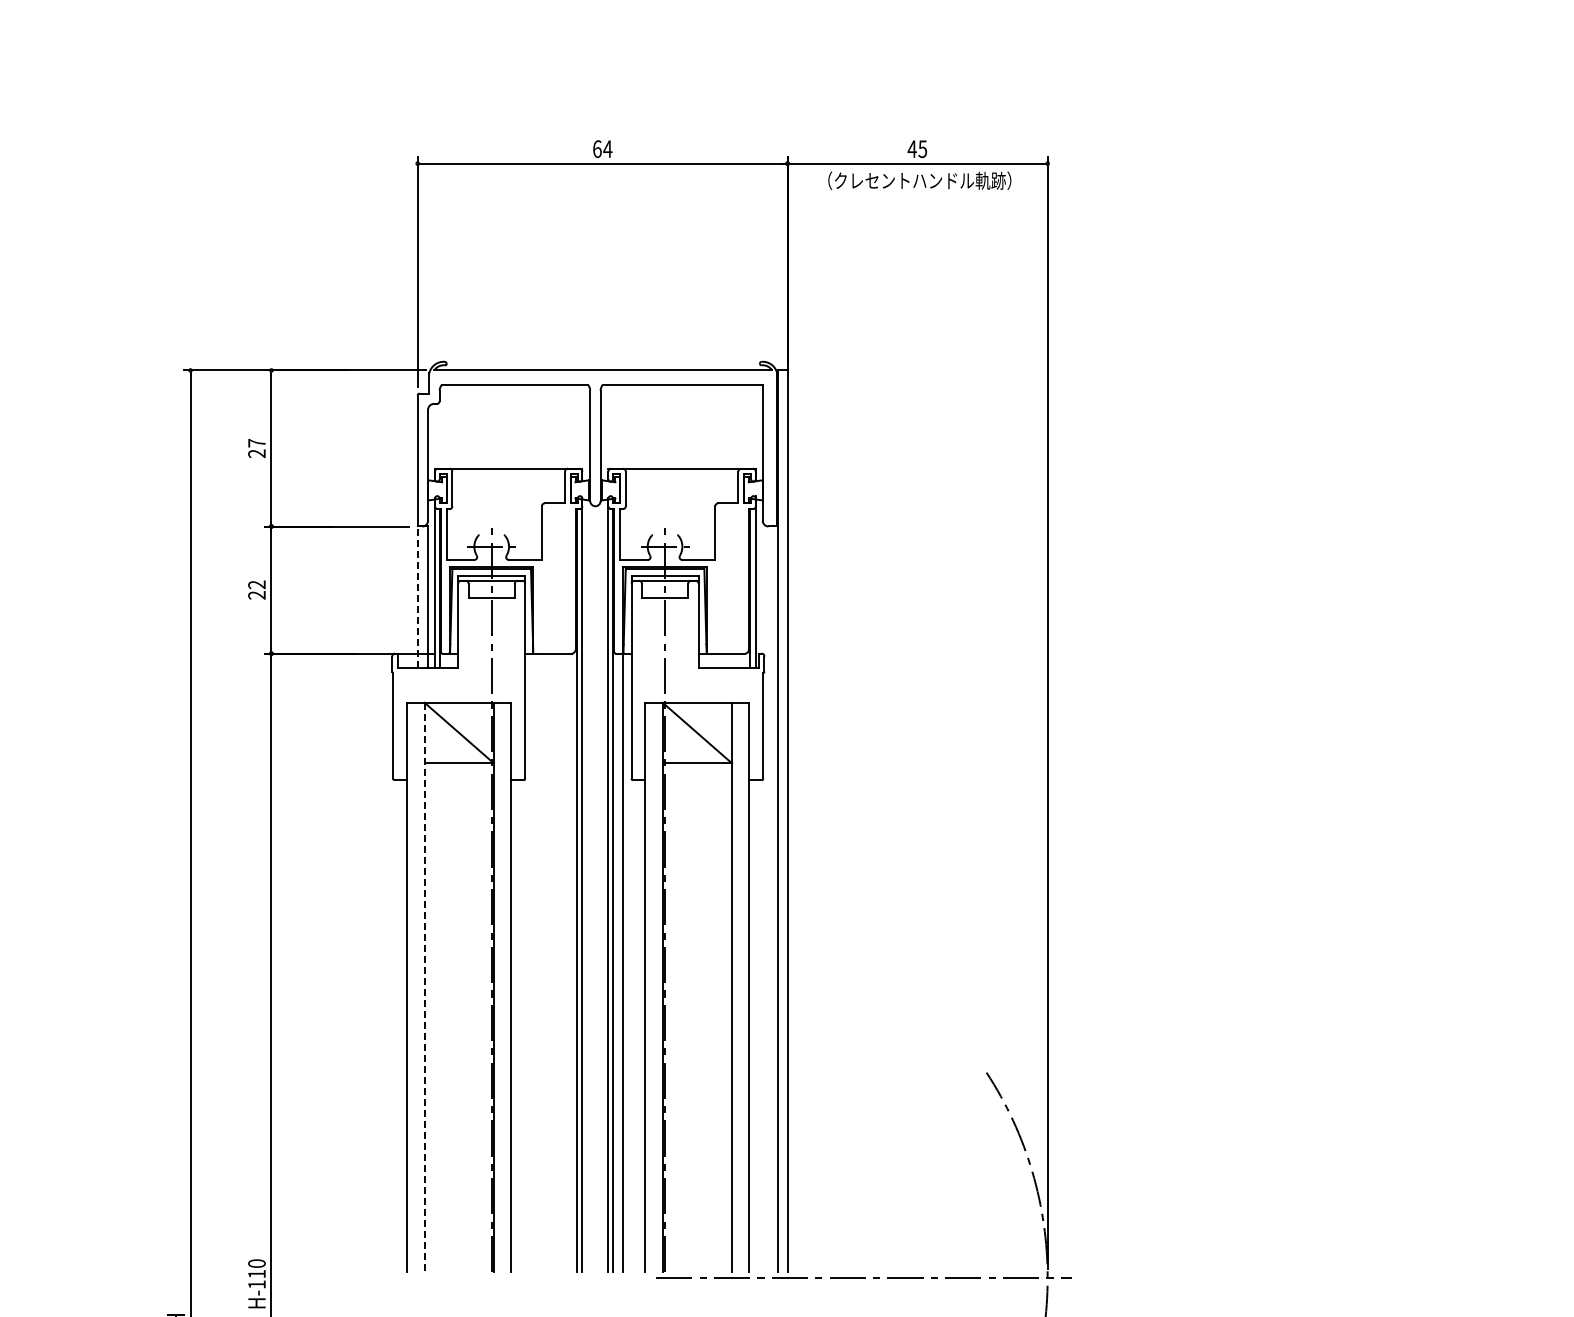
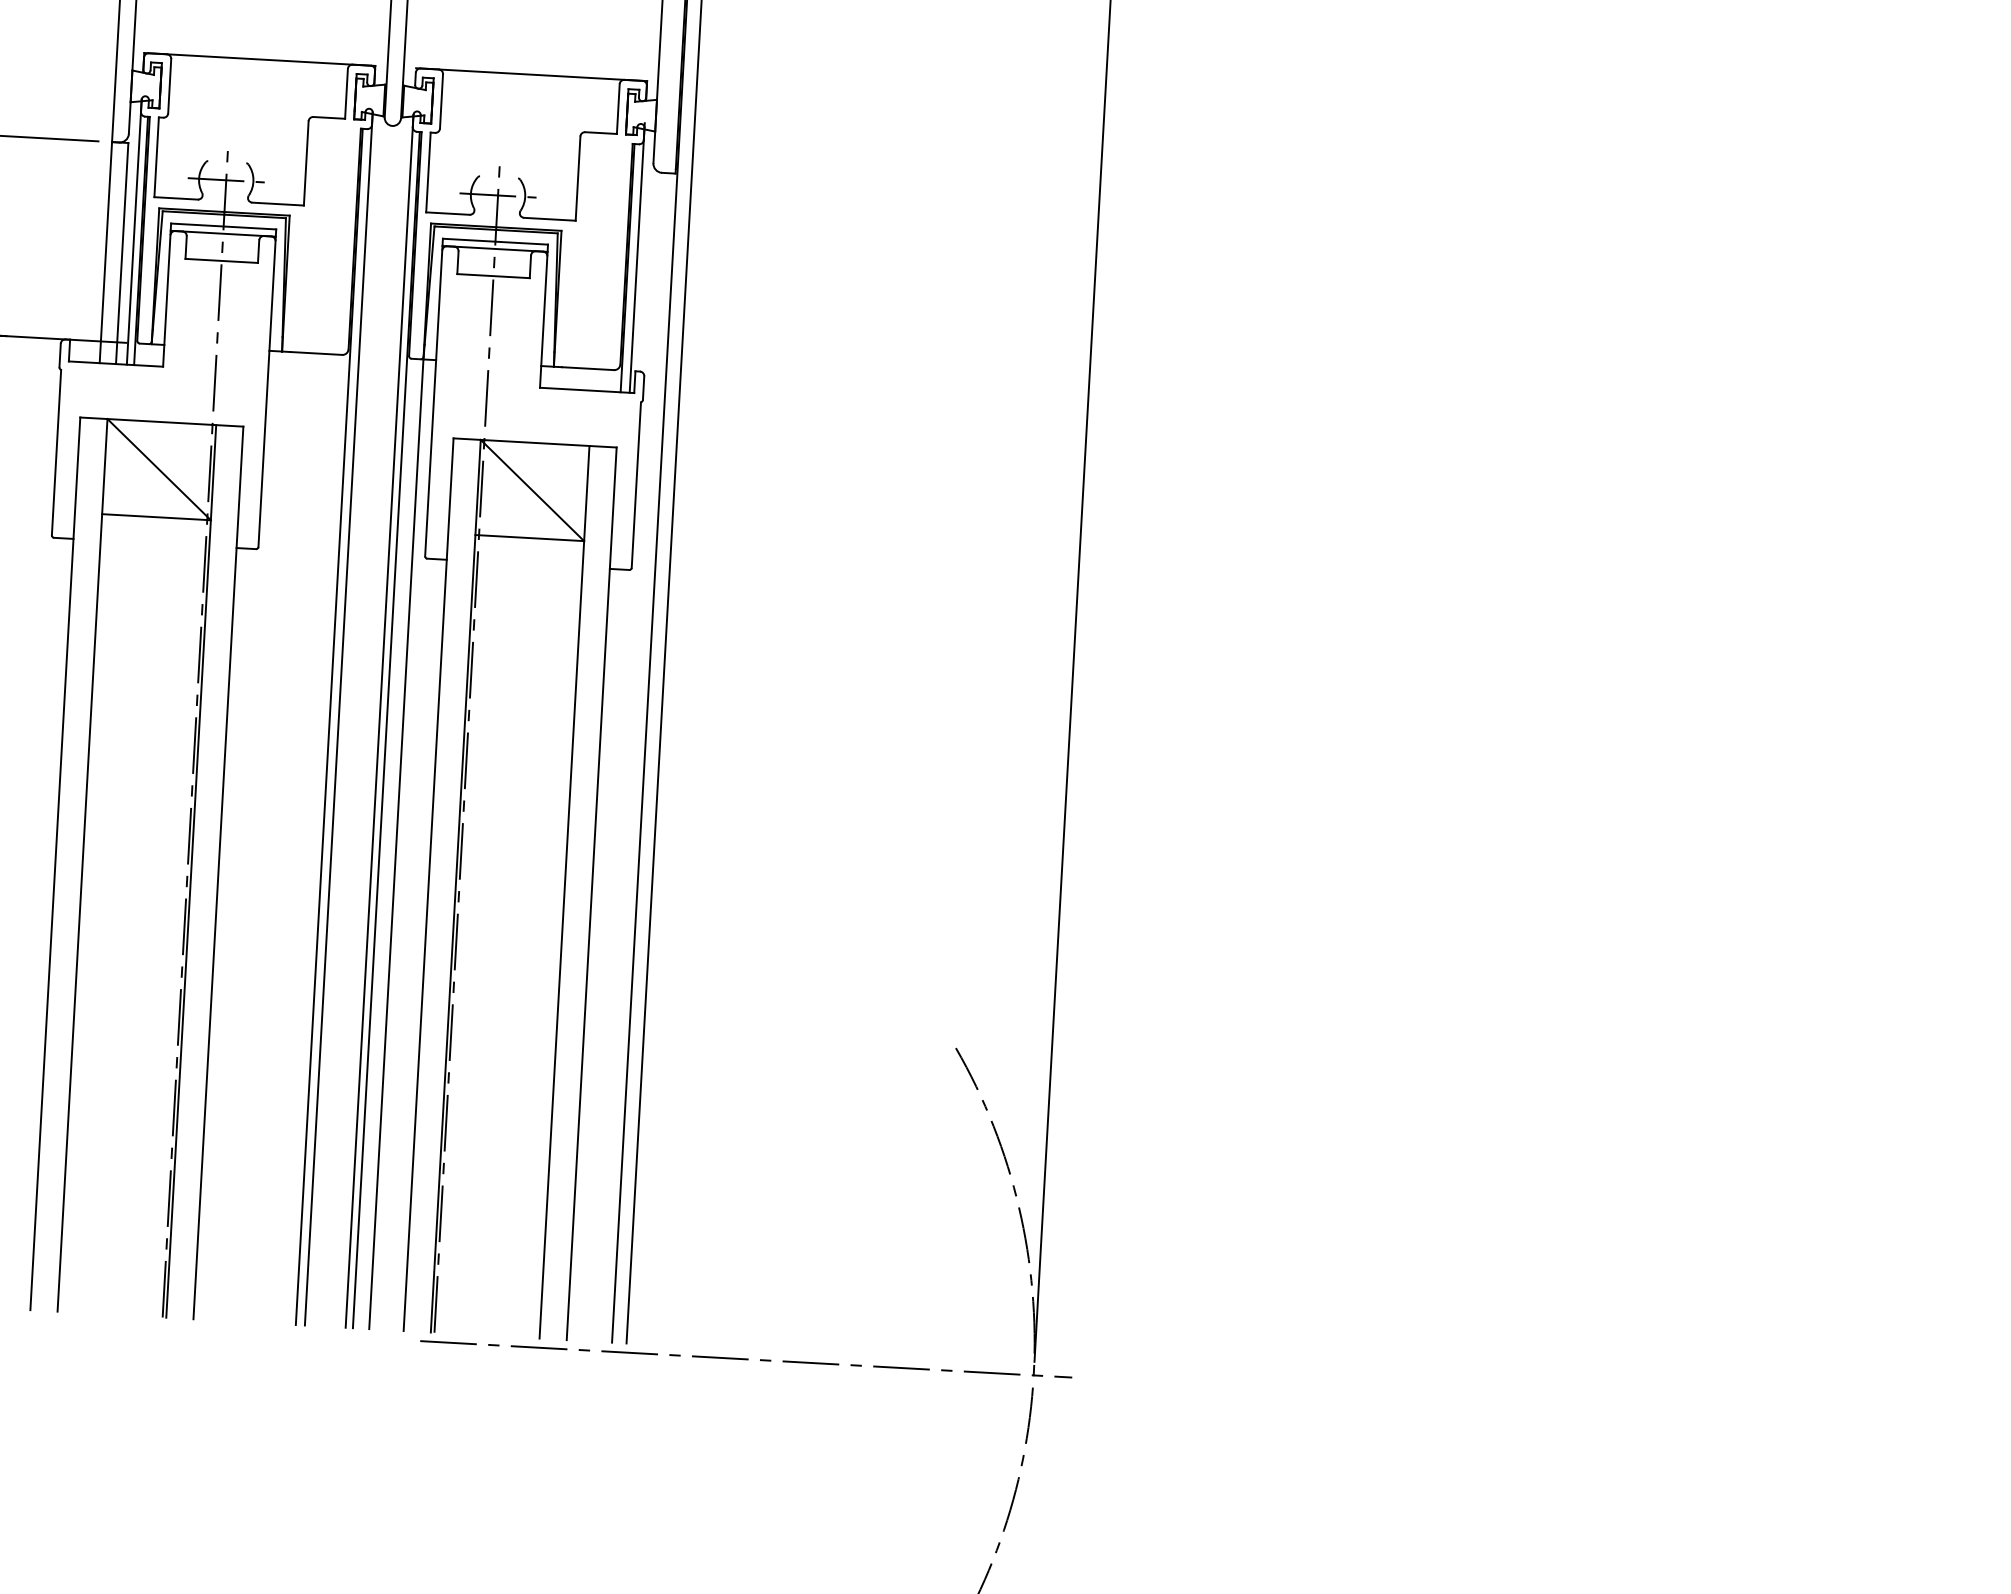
line: (417, 597) -> (105, 253), dashed -> solid
line: (424, 987) -> (82, 865), dashed -> solid

